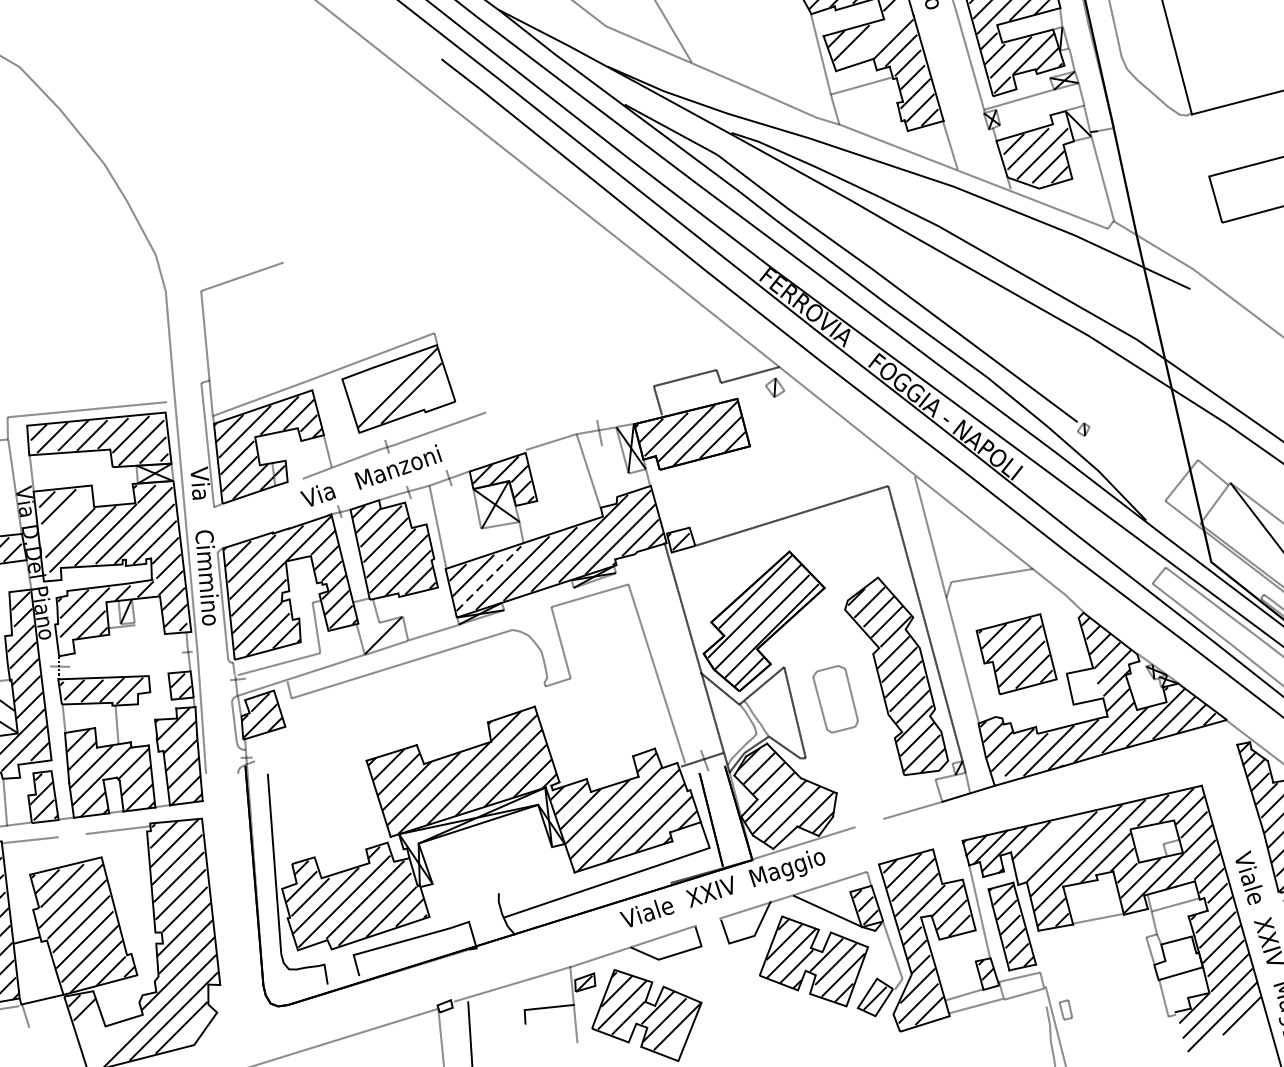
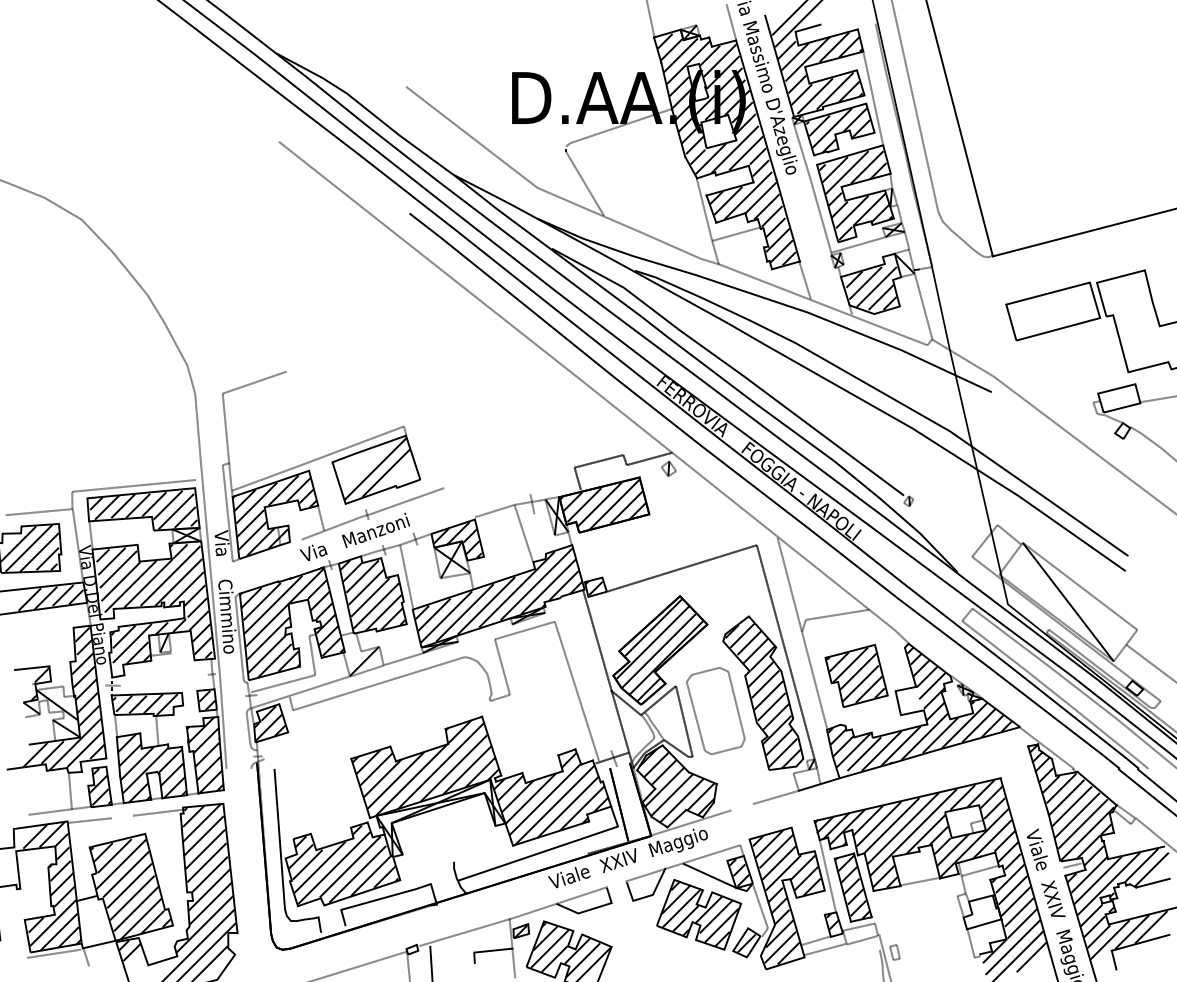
line: (877, 36) -> (748, 195), added
line: (67, 517) -> (118, 569), added
line: (489, 578) -> (446, 617), dashed -> solid
part: (835, 698) -> (715, 710), size x1.67
line: (1044, 843) -> (878, 823), added

